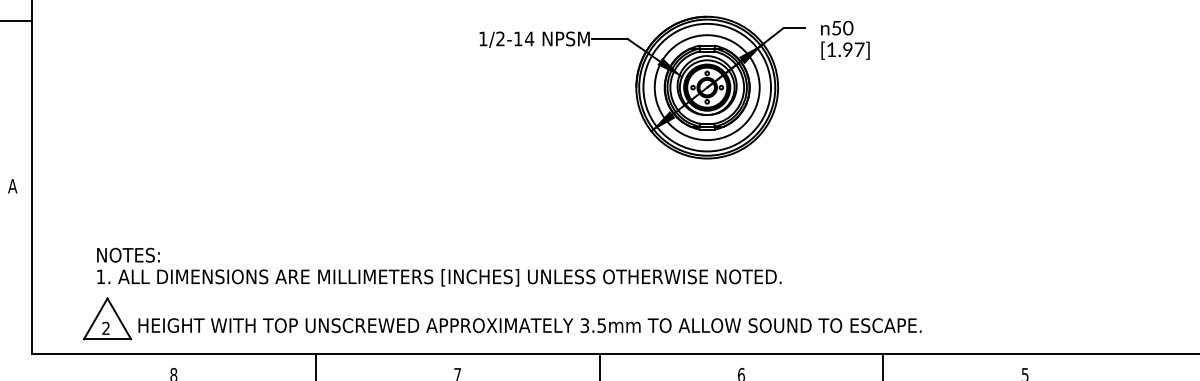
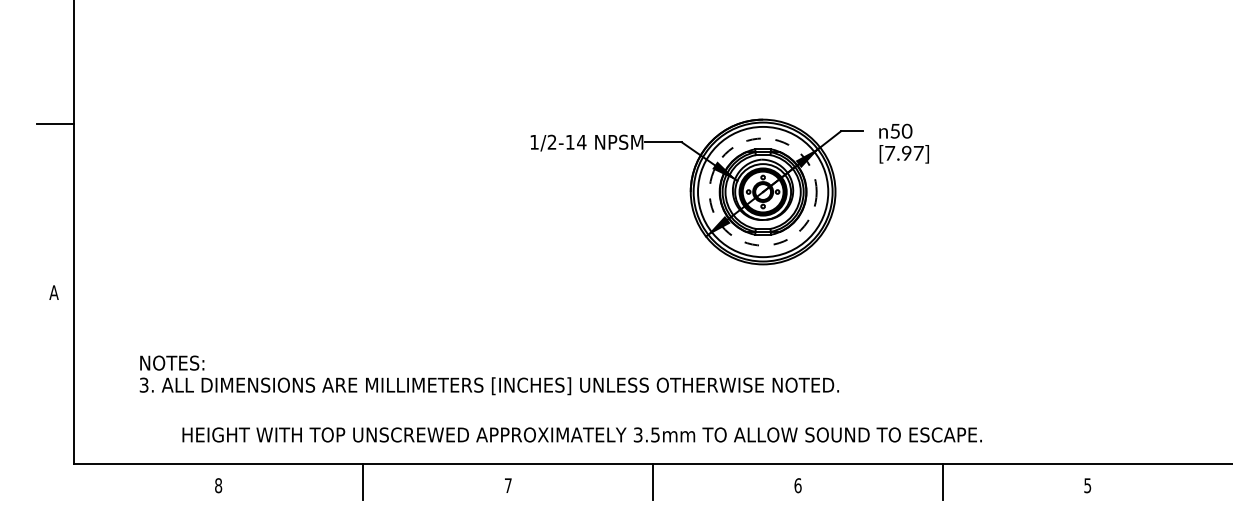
text: (831, 49) -> (890, 153), [1.97] -> [7.97]
circle: (706, 87) -> (762, 191), solid -> dashed
text: (100, 276) -> (143, 384), 1. -> 3.
part: (107, 318) -> (150, 427), removed

